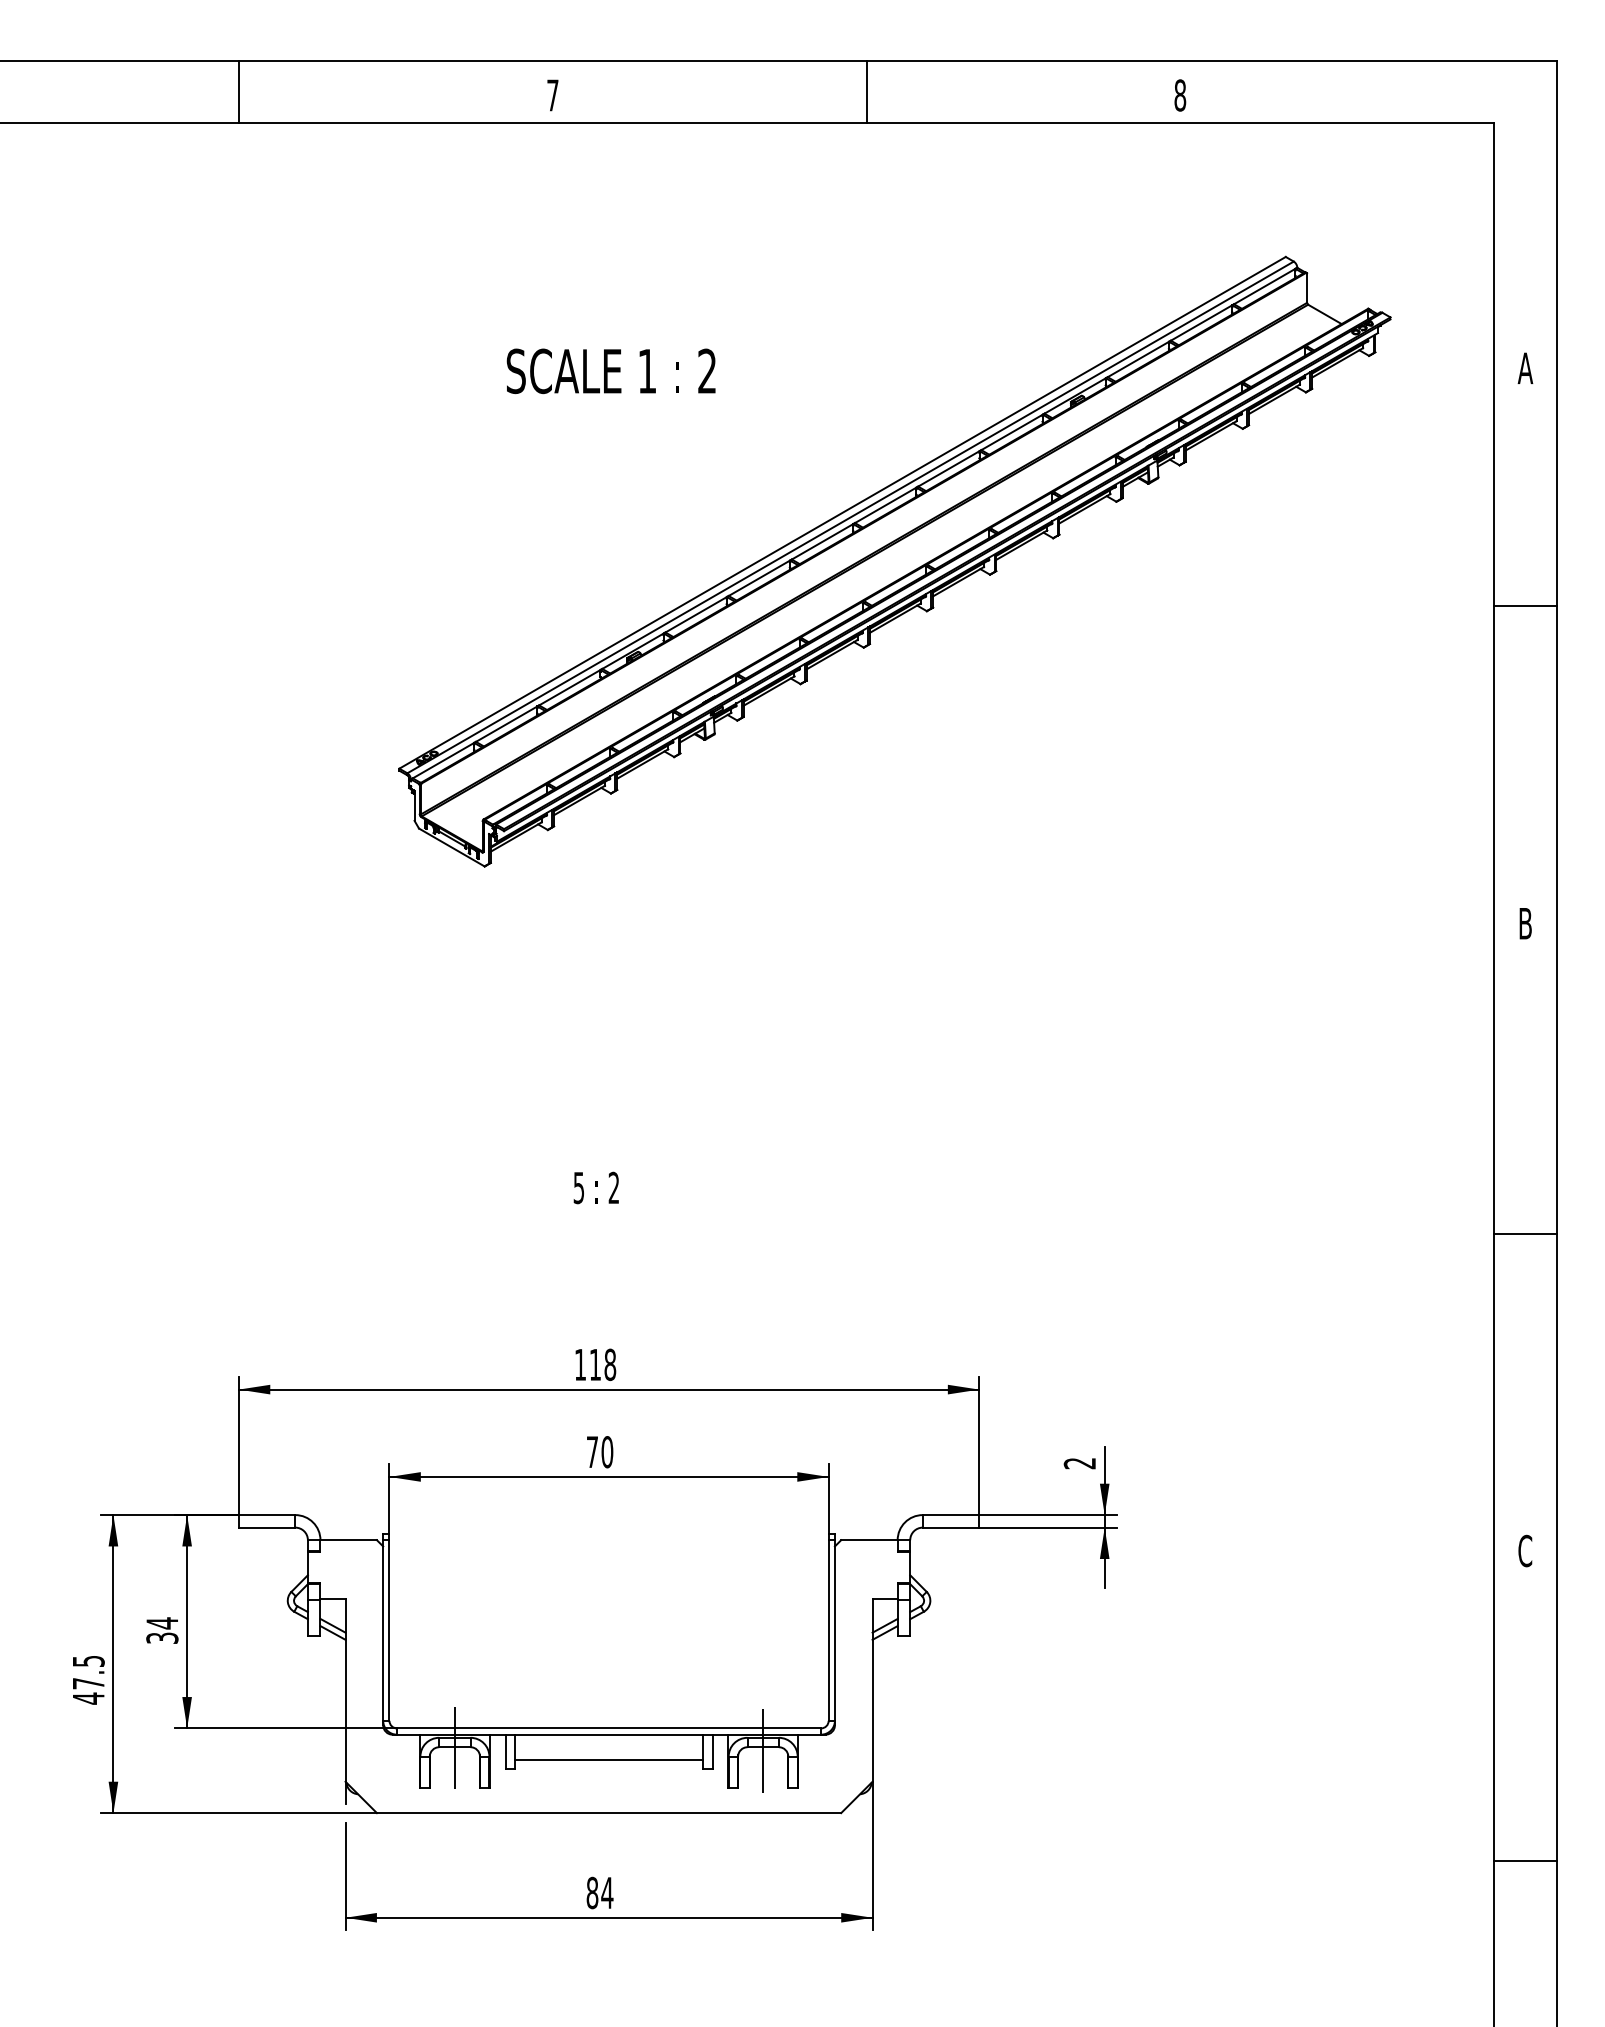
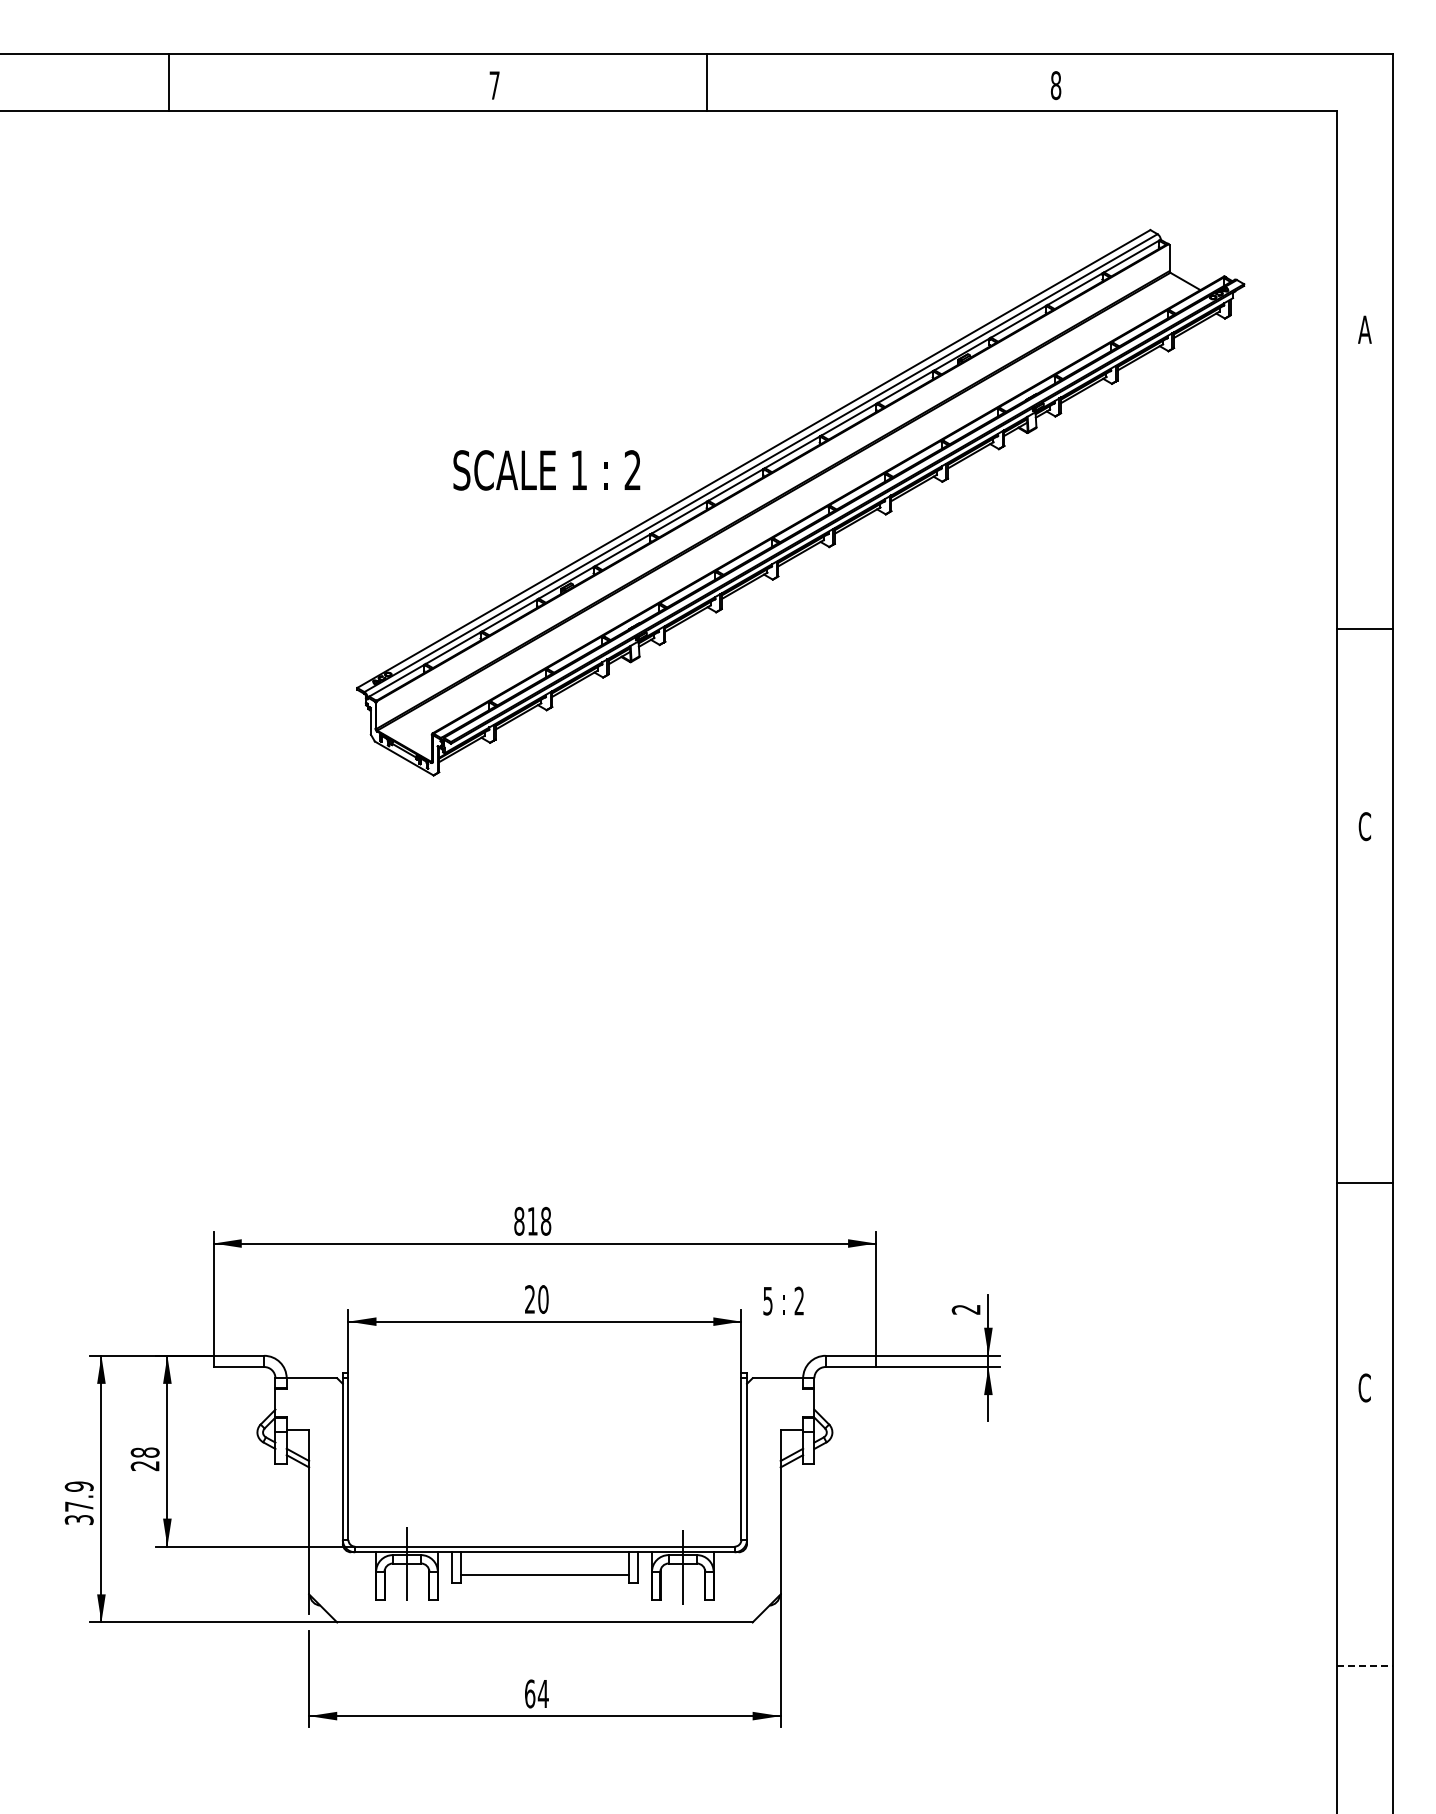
line: (239, 92) -> (169, 82), moved
line: (866, 92) -> (706, 82), moved
text: (610, 371) -> (546, 470), moved
line: (1525, 606) -> (1364, 628), moved
text: (1525, 923) -> (1364, 826), B -> C
text: (596, 1187) -> (783, 1300), moved
line: (1525, 1234) -> (1364, 1183), moved
text: (580, 1363) -> (519, 1220), 118 -> 818
text: (591, 1452) -> (529, 1299), 70 -> 20
text: (161, 1630) -> (144, 1459), 34 -> 28
text: (87, 1680) -> (78, 1503), 47.5 -> 37.9
line: (1526, 1861) -> (1365, 1665), solid -> dashed
text: (592, 1892) -> (530, 1693), 84 -> 64

